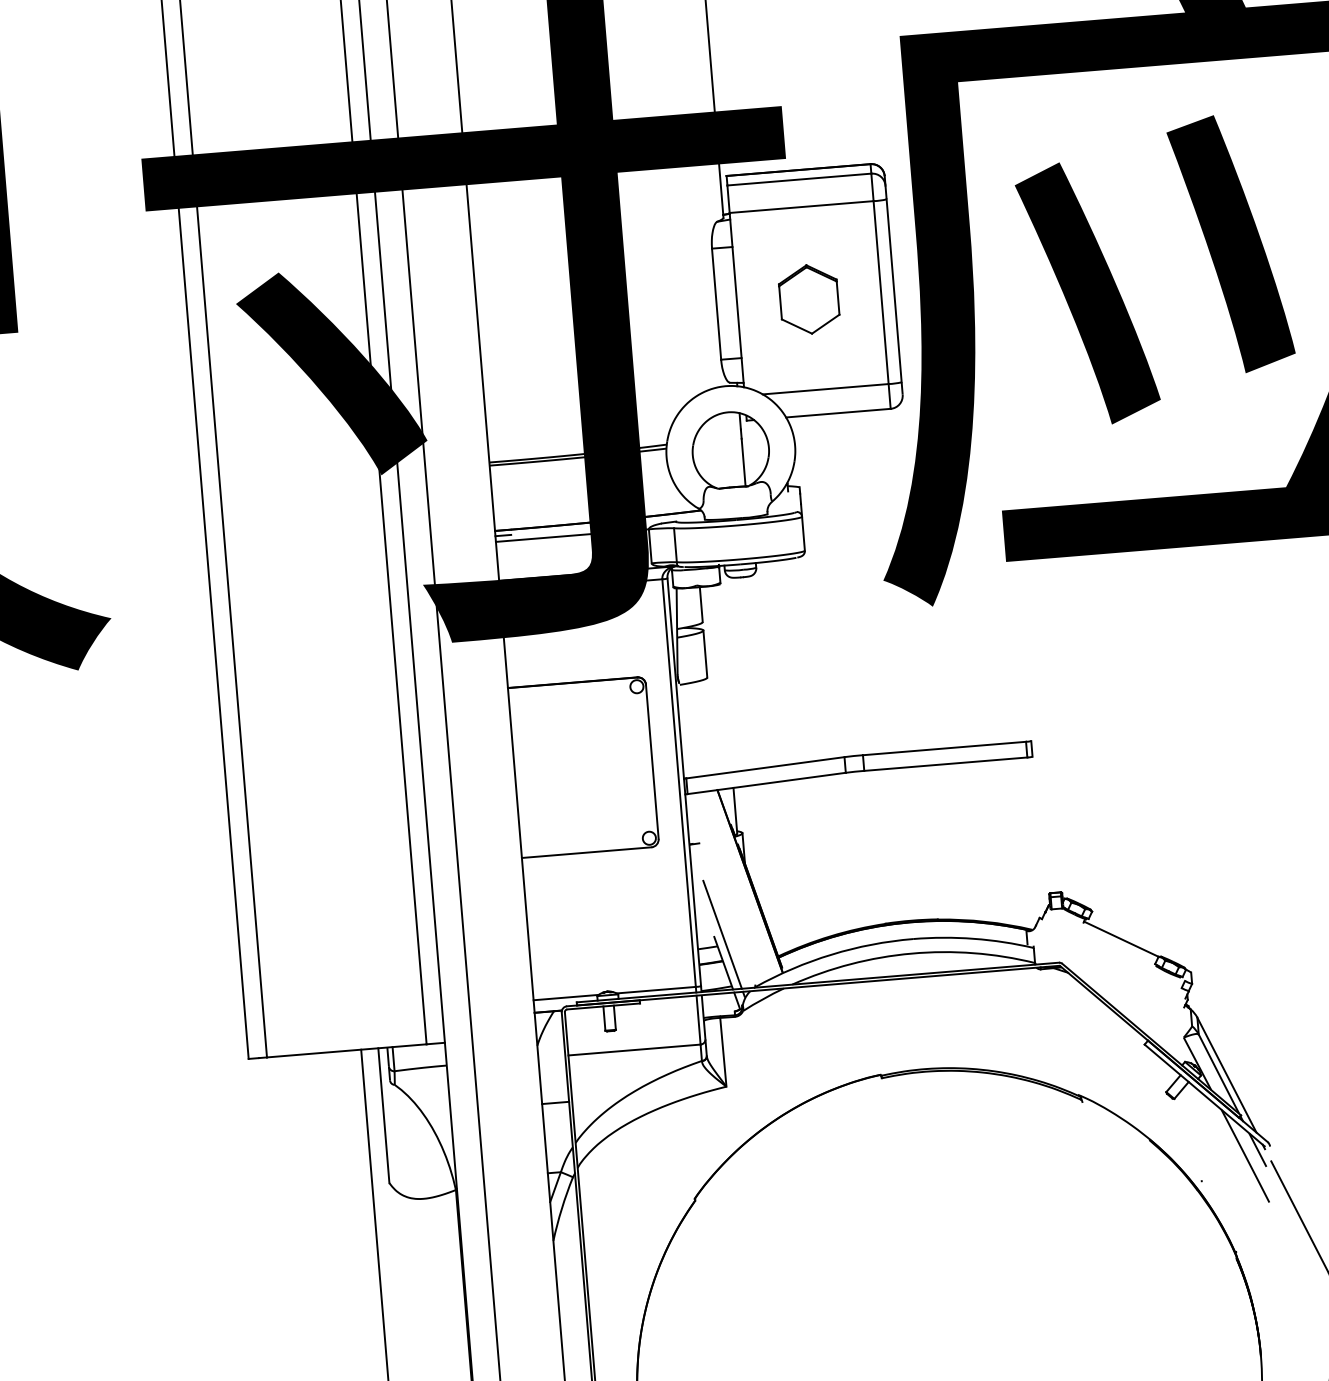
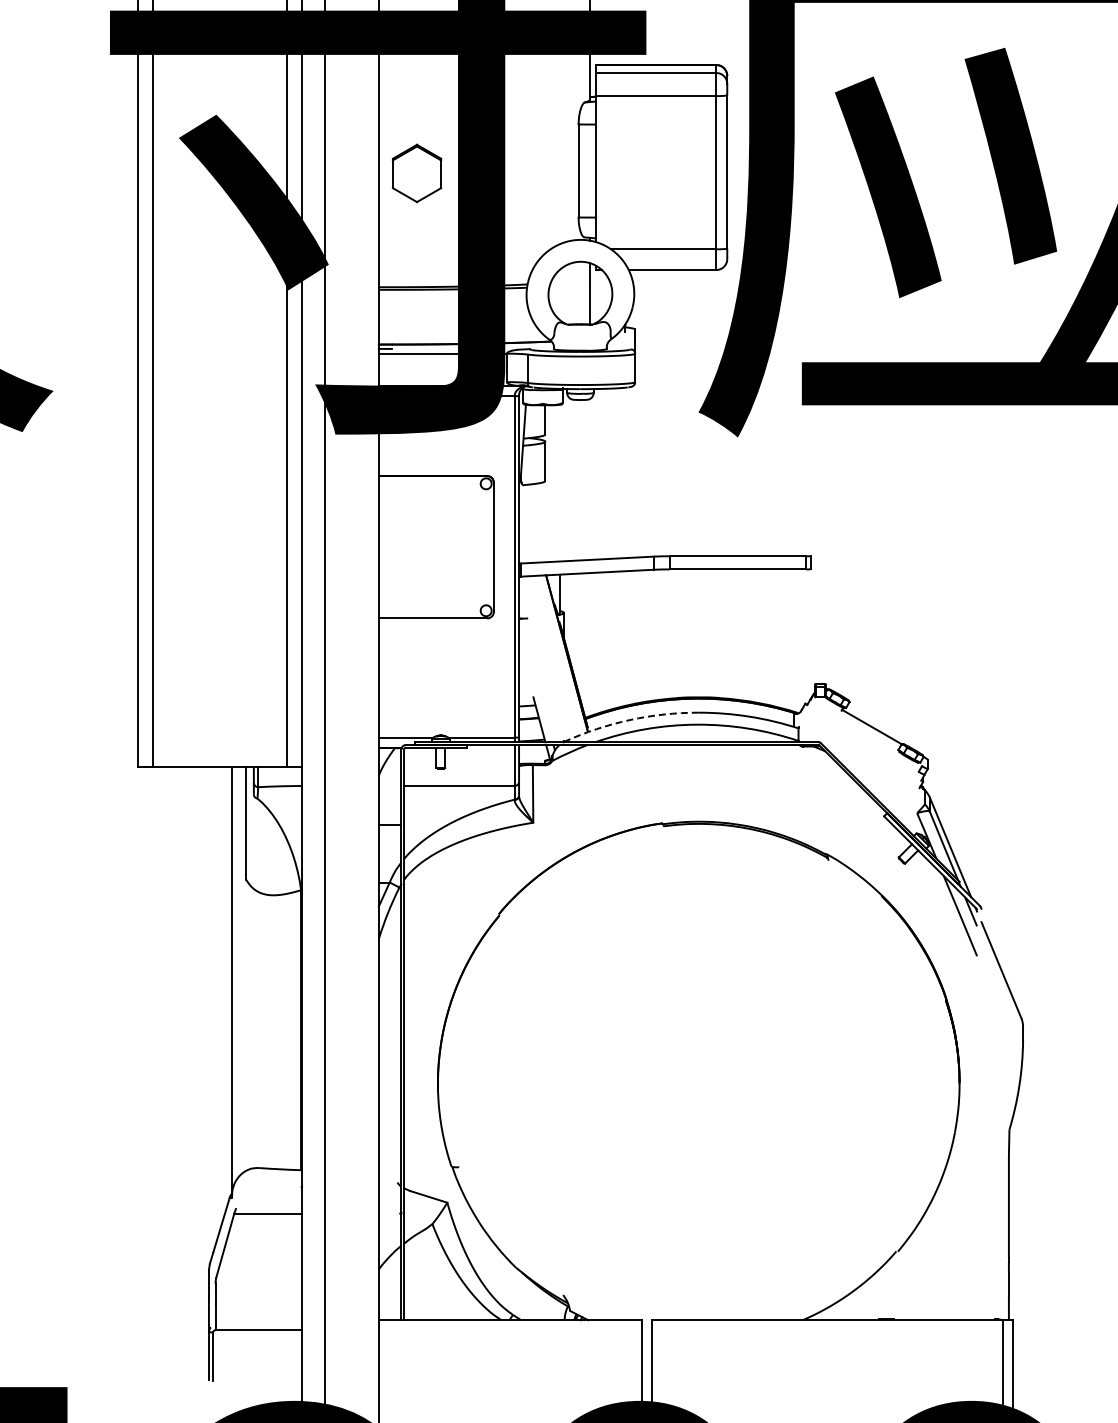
part: (808, 299) -> (416, 173), moved
line: (722, 934) -> (540, 695), removed
arc: (831, 955) -> (629, 720), solid -> dashed

